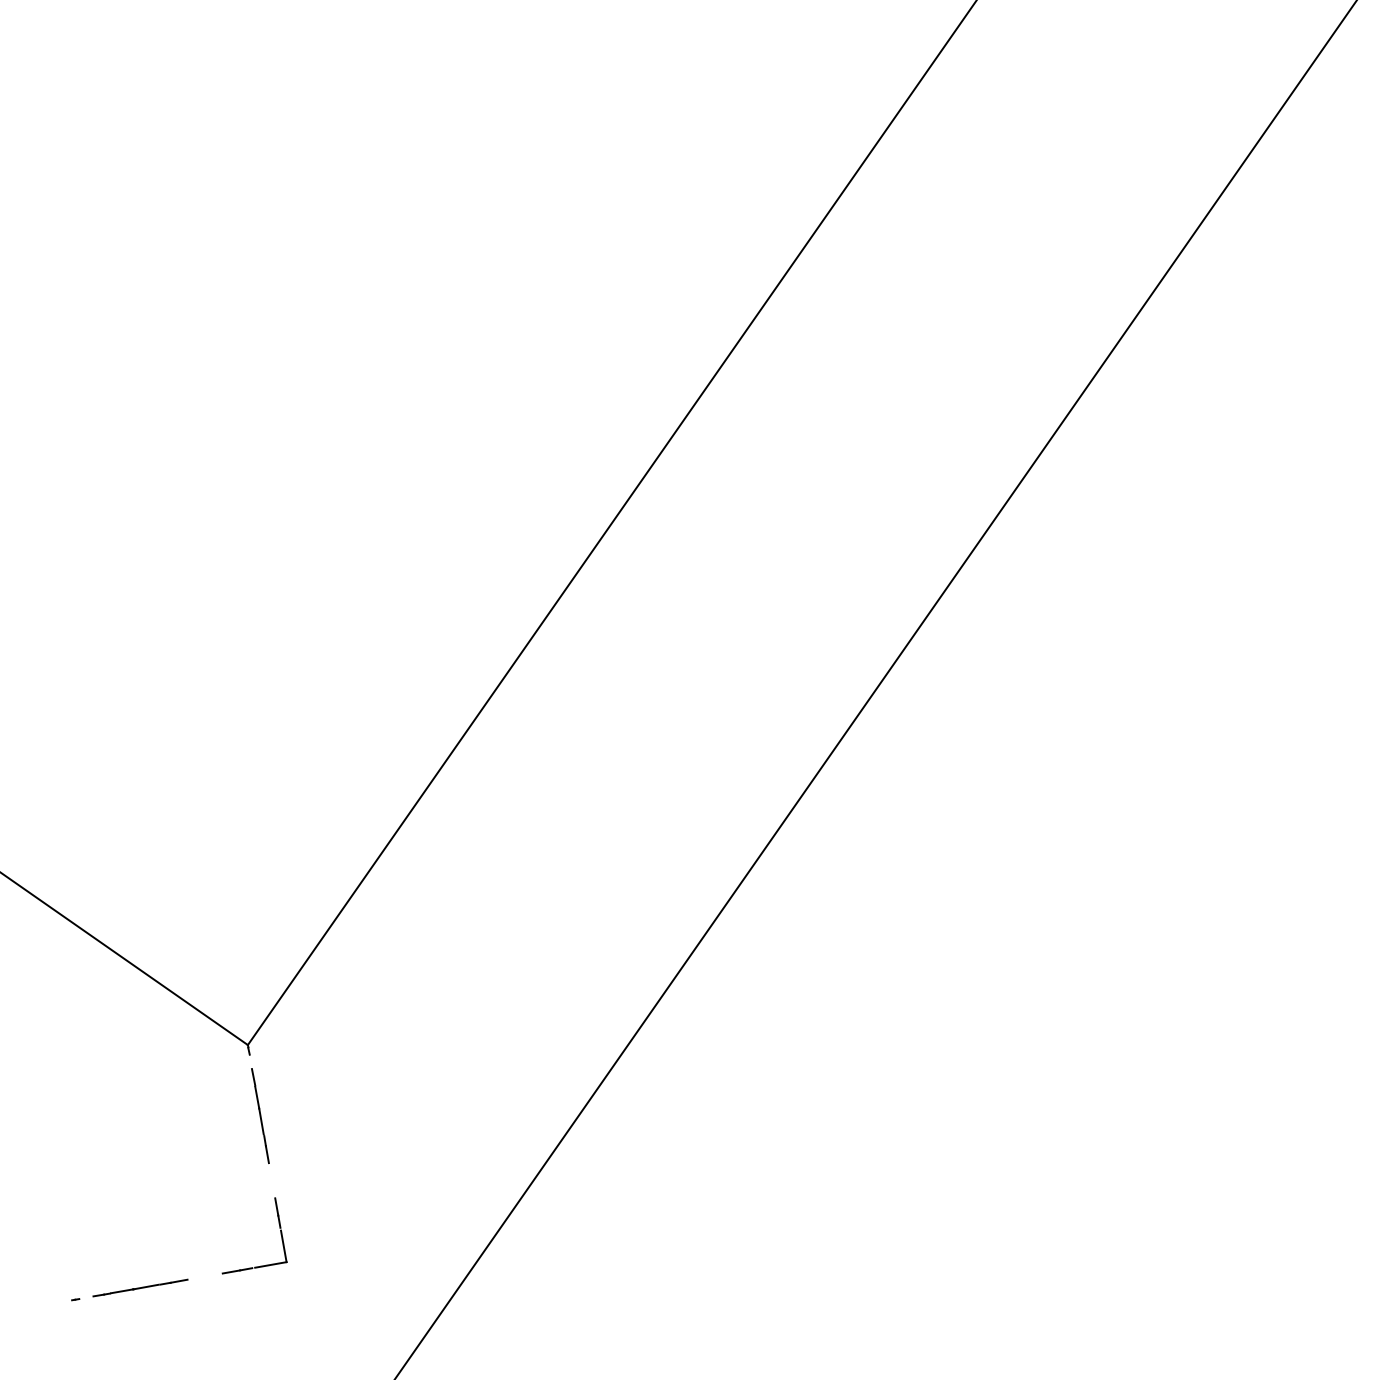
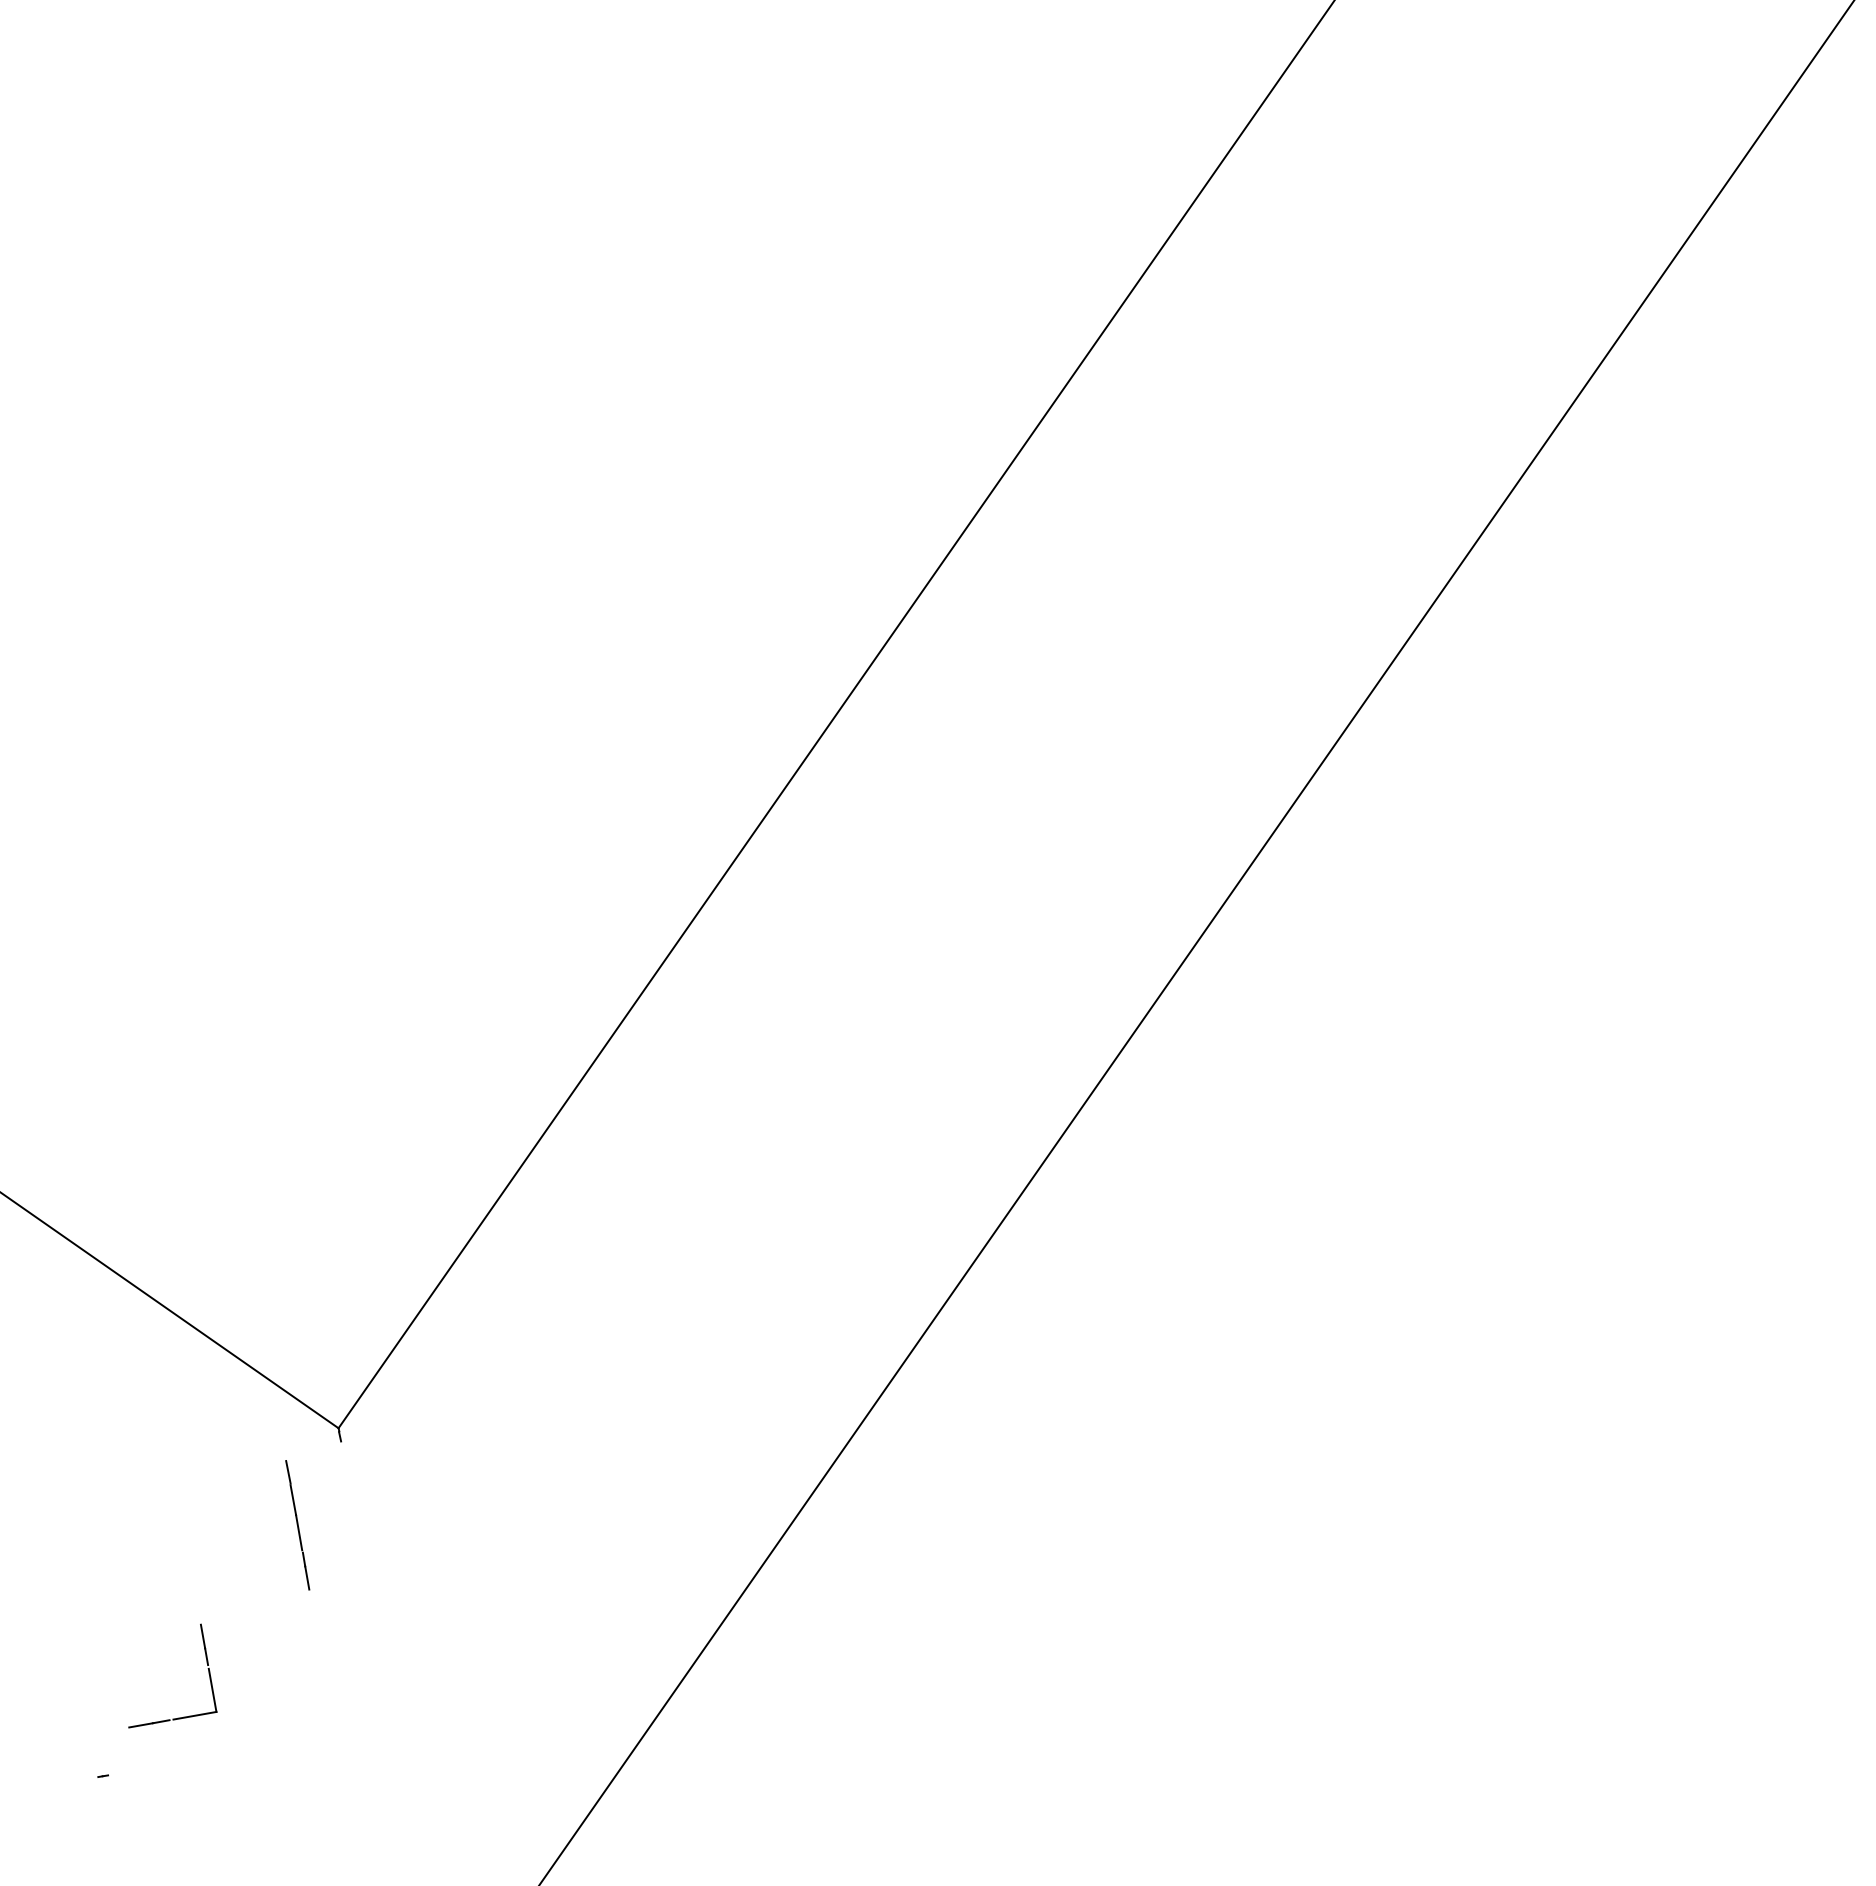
line: (260, 1116) -> (297, 1525), moved
part: (280, 1230) -> (207, 1668), moved
line: (140, 1288) -> (191, 1760), removed

